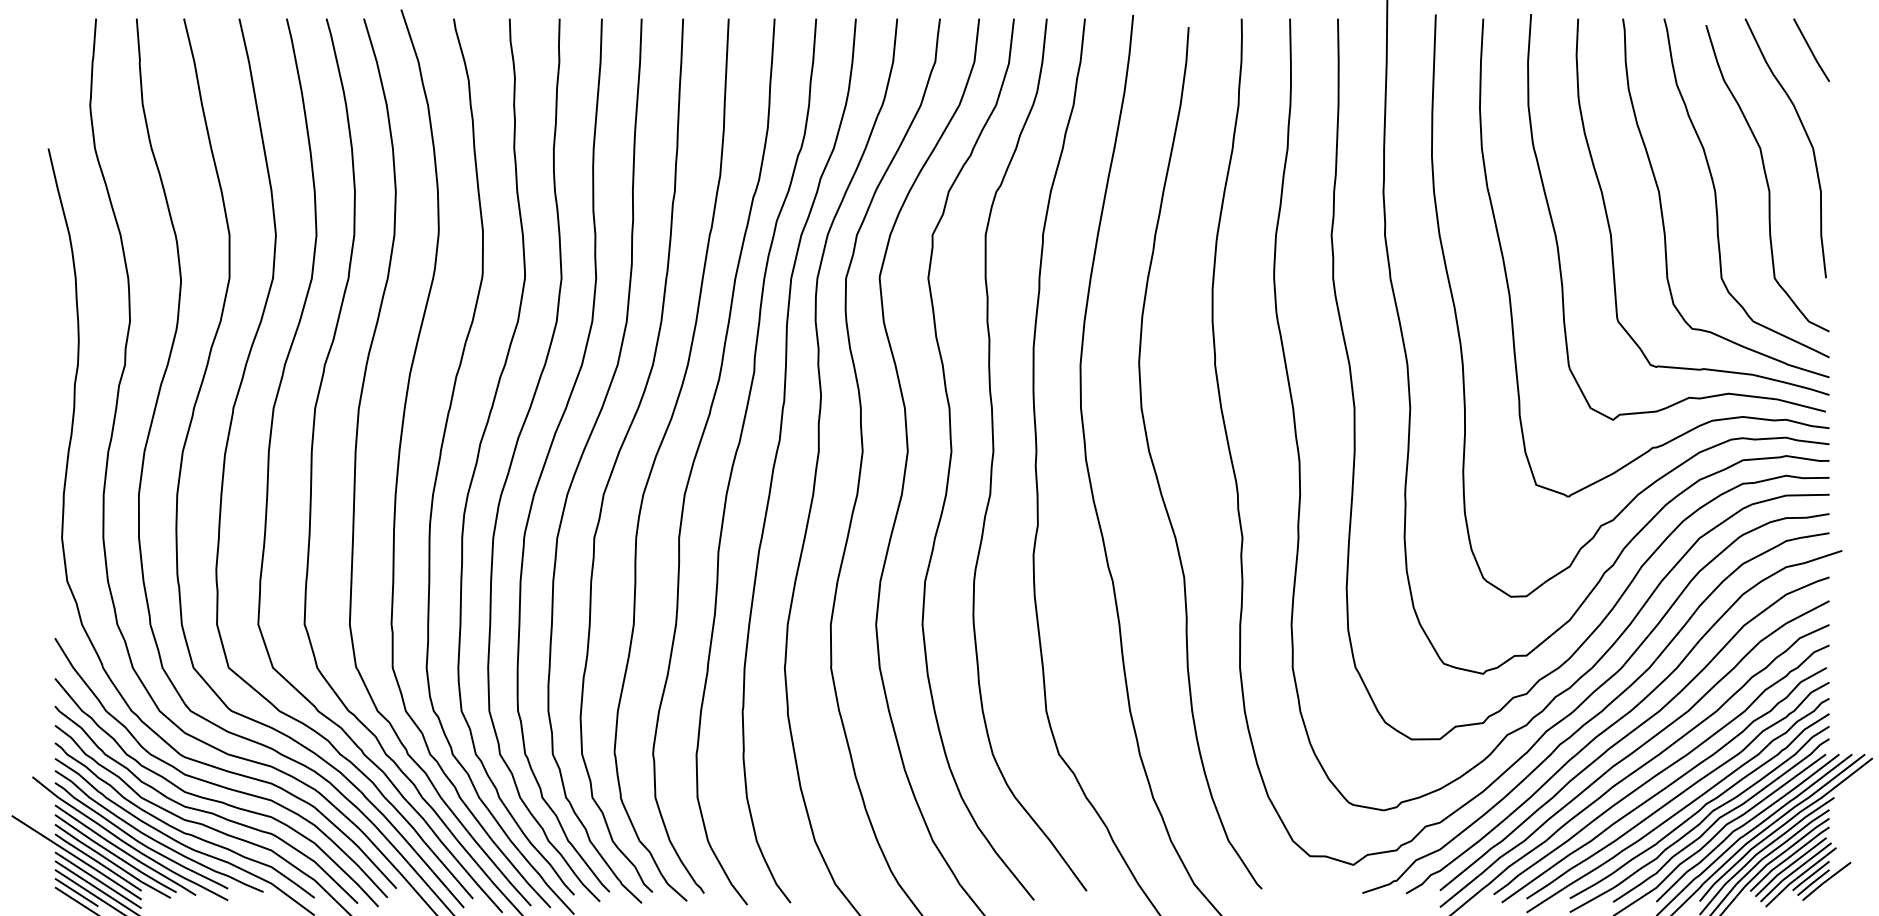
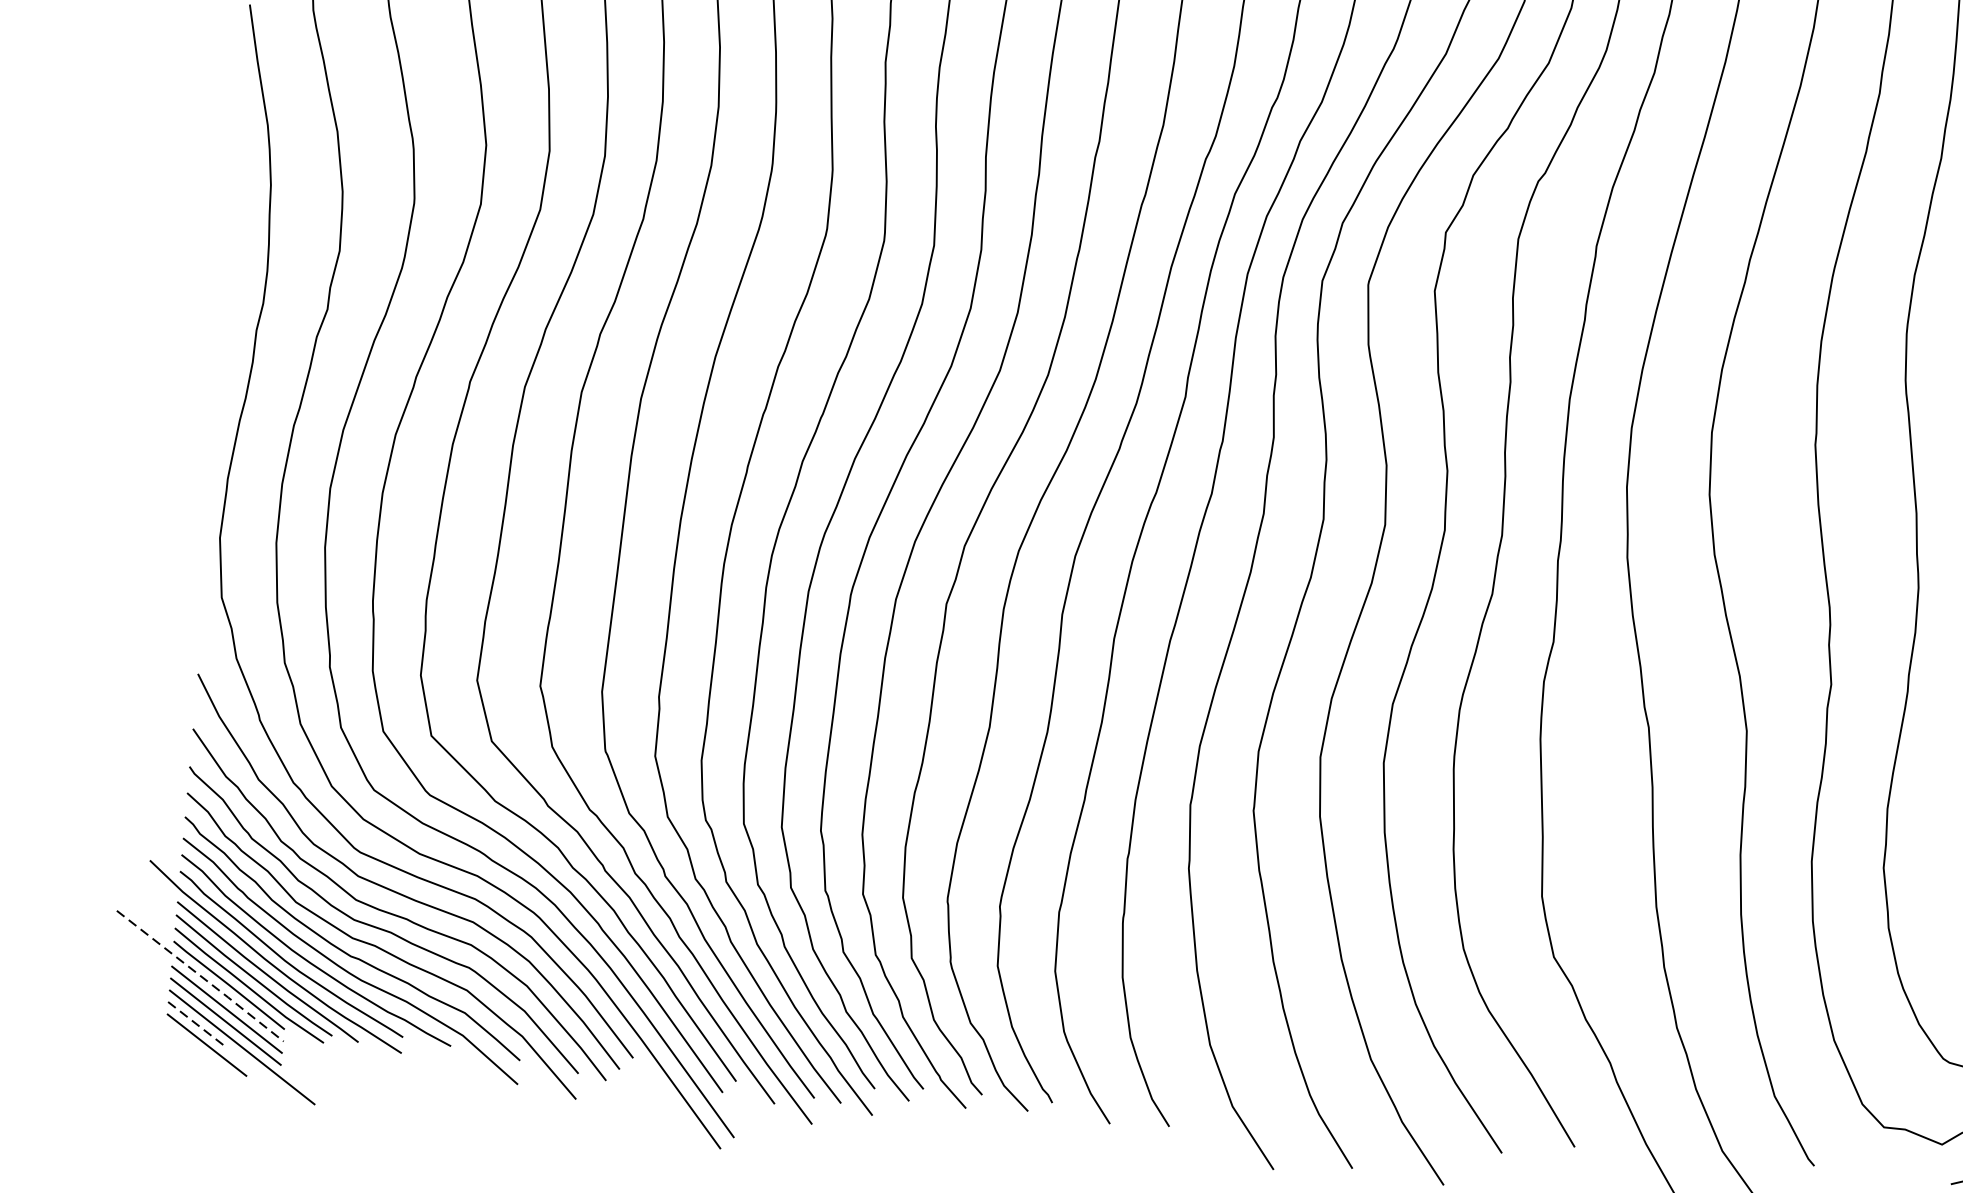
line: (77, 857) -> (201, 975), solid -> dashed
line: (76, 892) -> (195, 1023), solid -> dashed

